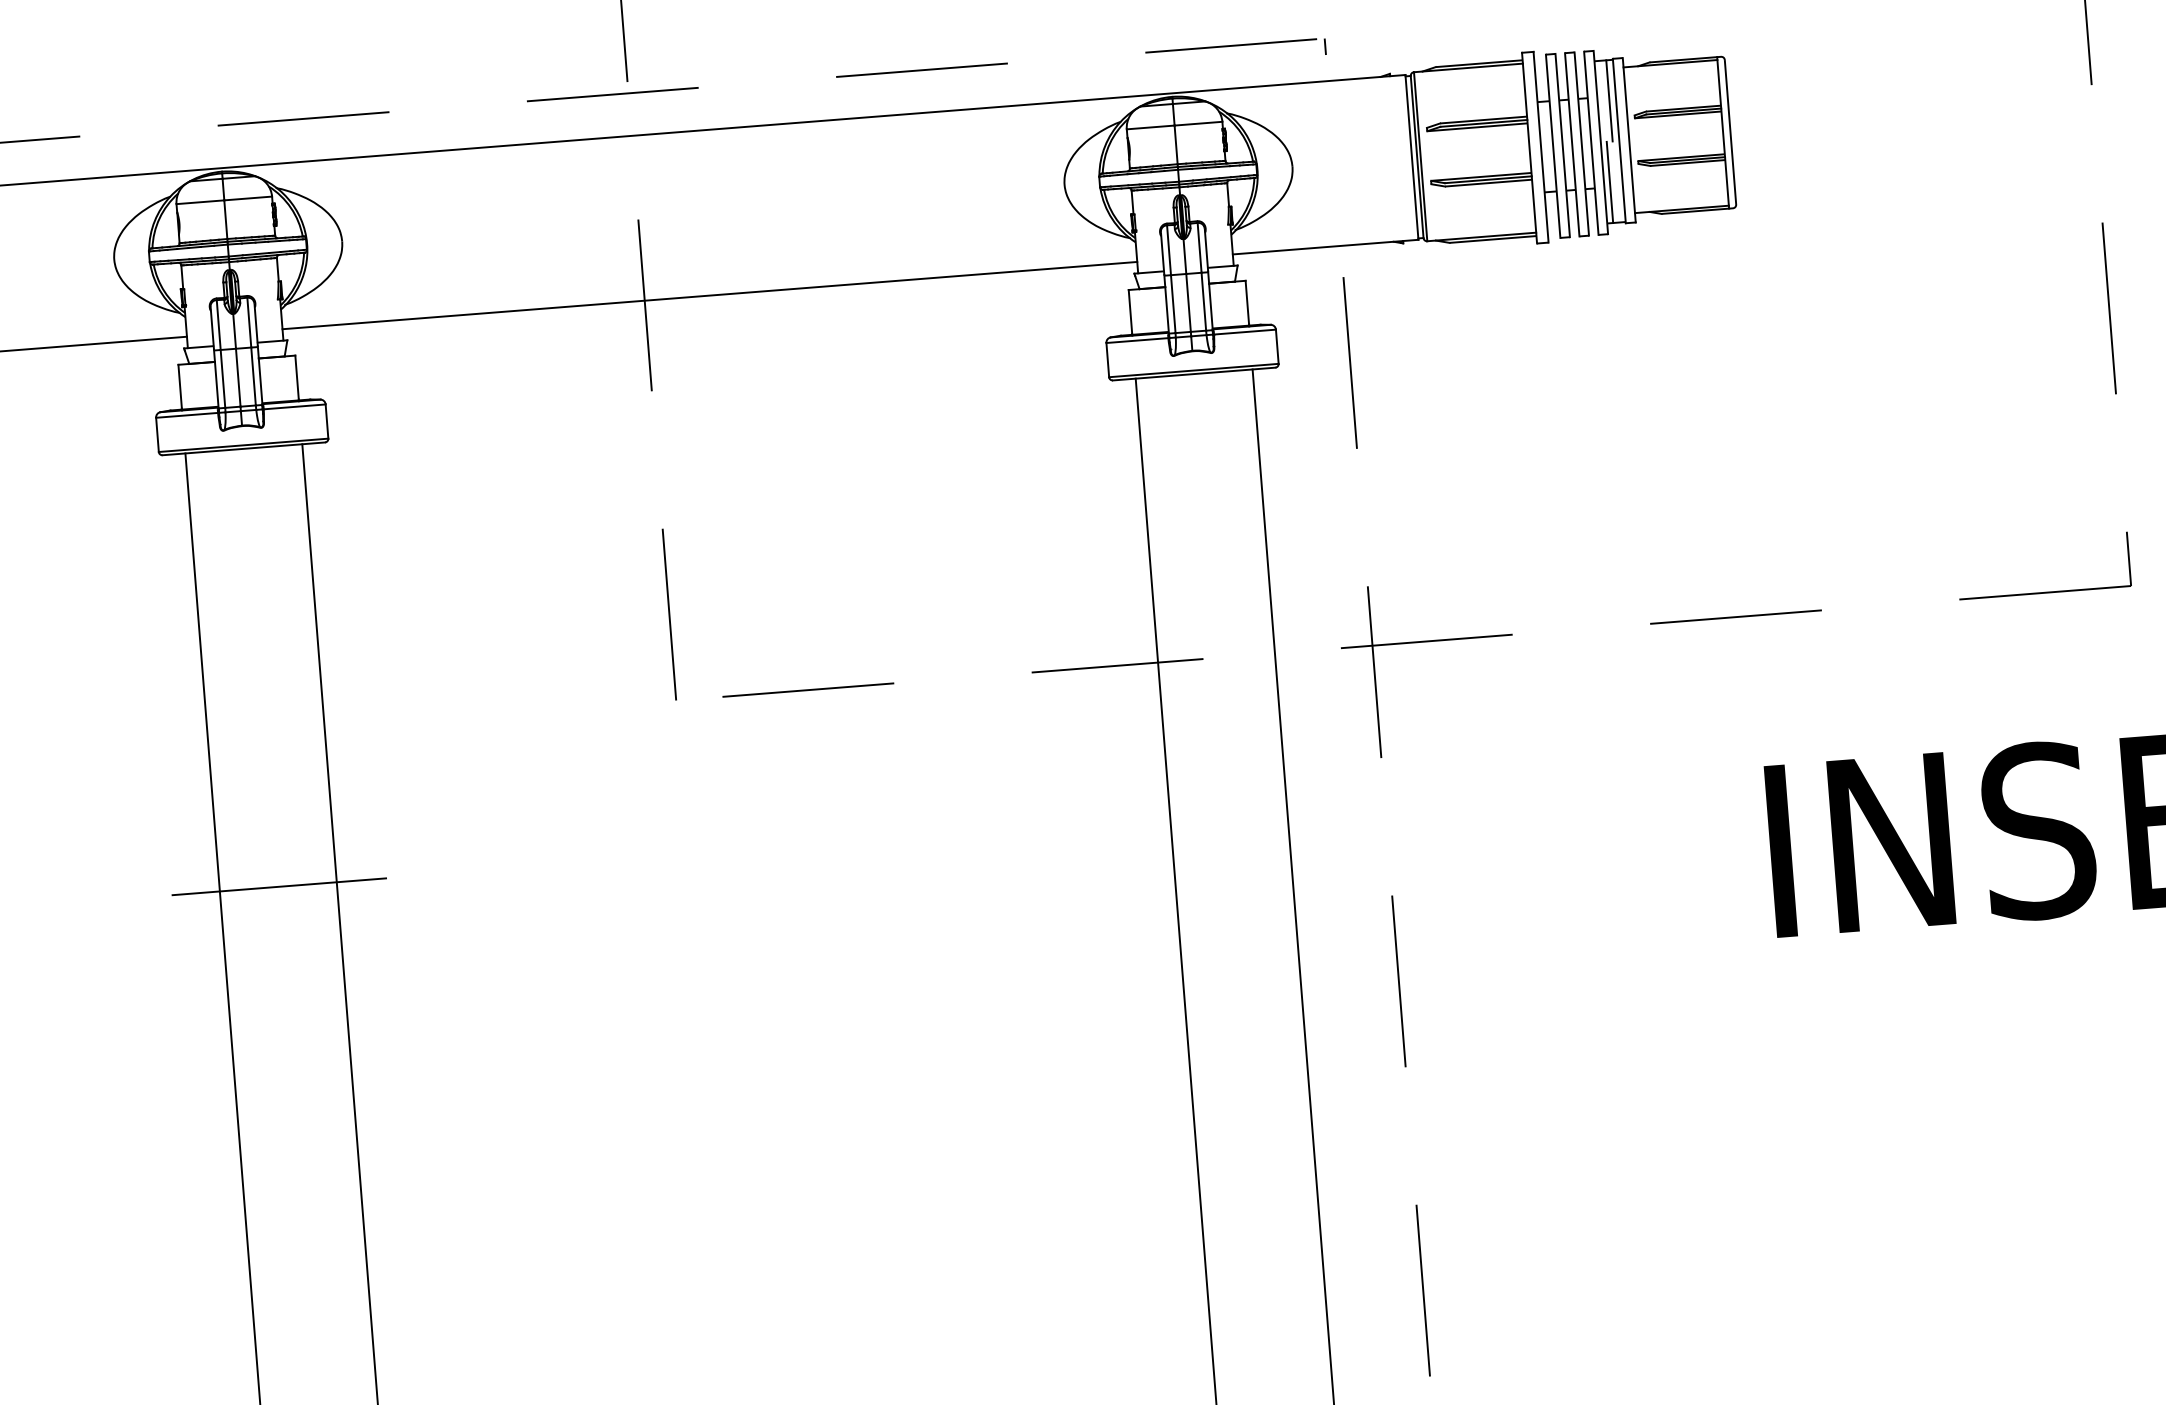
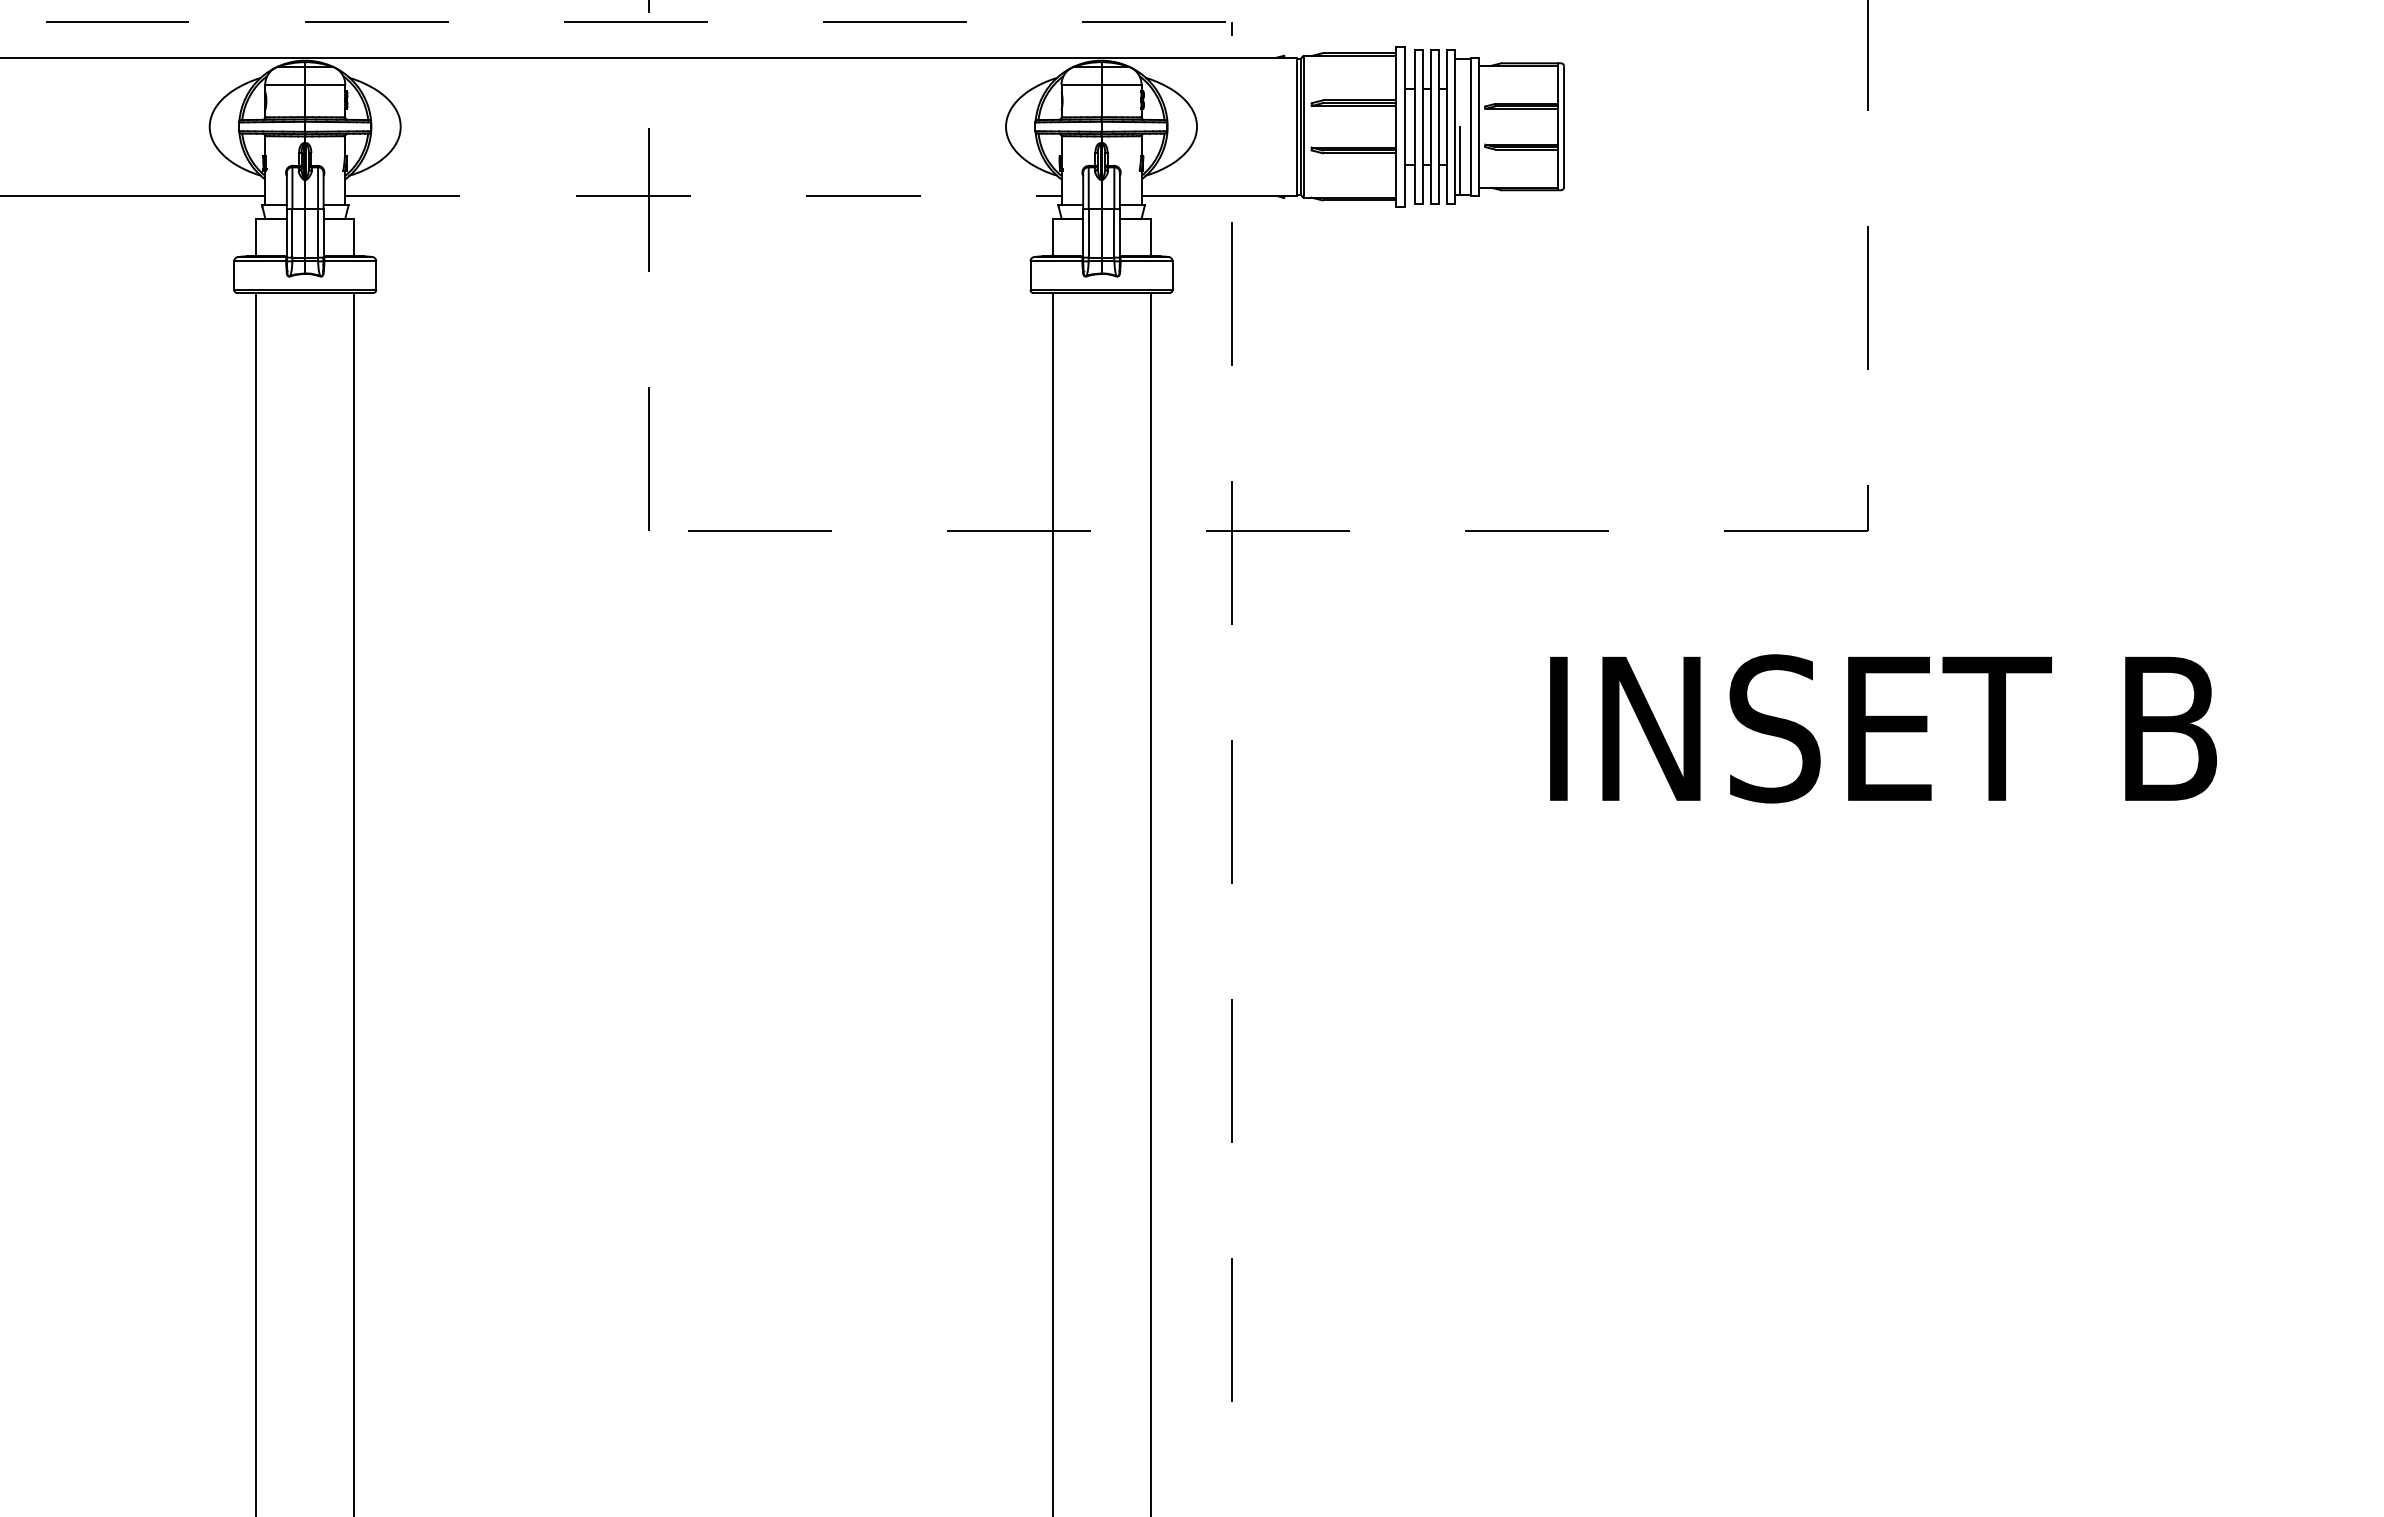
line: (1609, 100) -> (1465, 92), removed
line: (709, 295) -> (703, 195), solid -> dashed
line: (278, 886) -> (305, 659), removed

